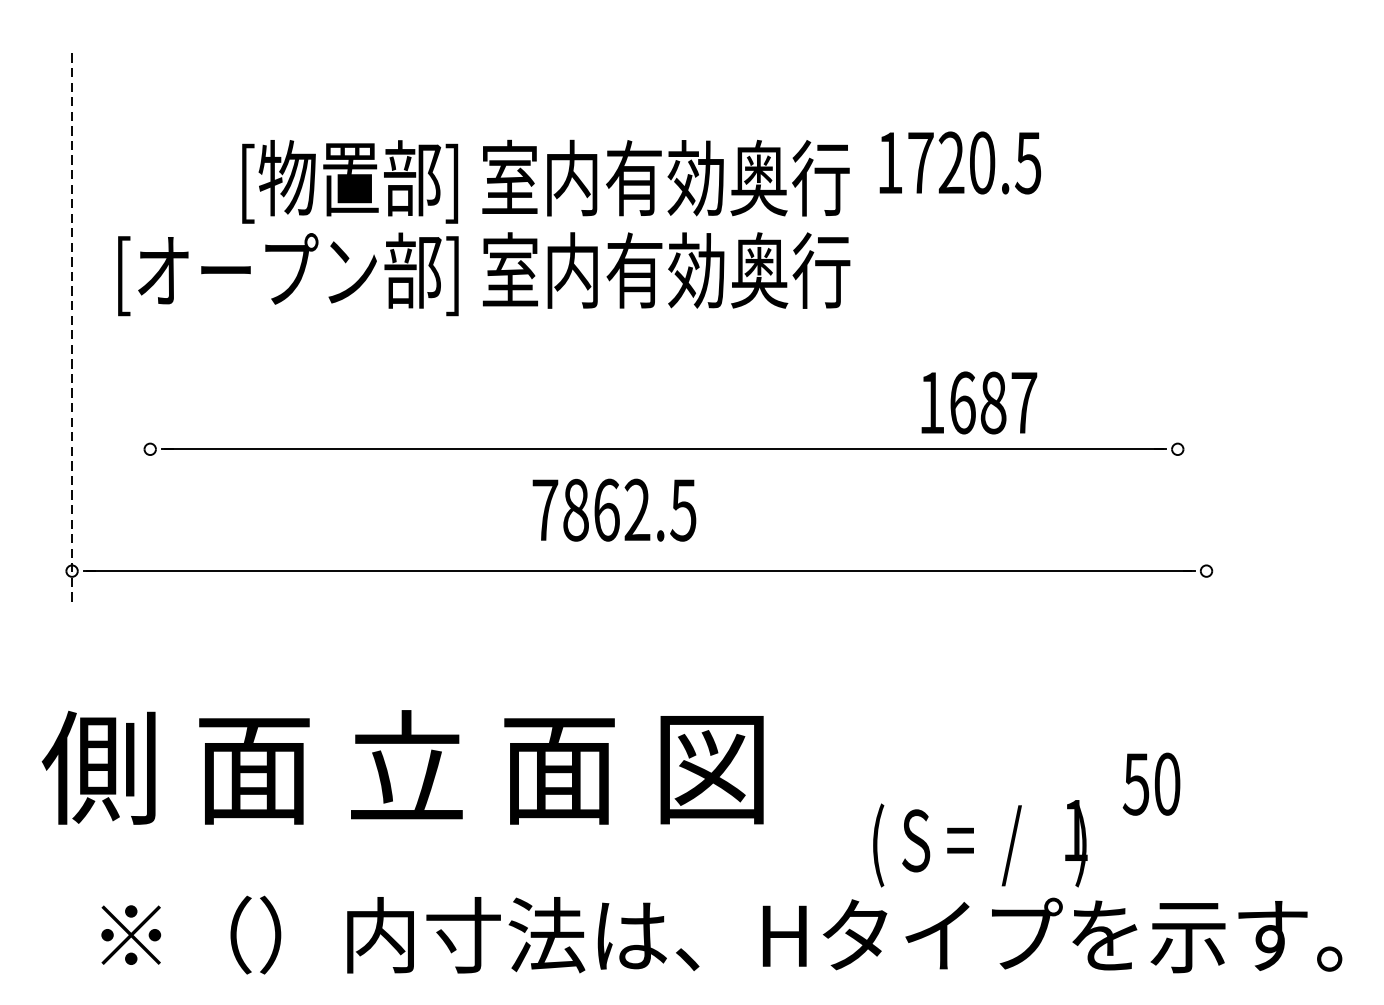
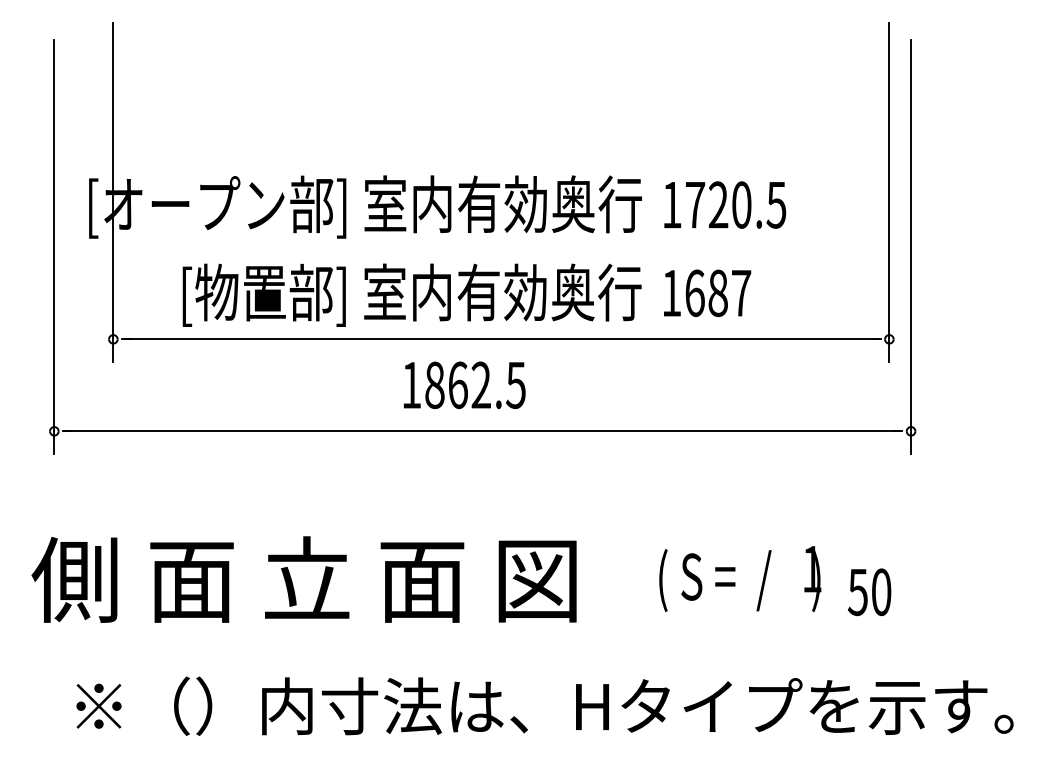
text: (960, 162) -> (725, 204), moved
text: (545, 180) -> (411, 294), moved
line: (150, 254) -> (113, 192), added
line: (1177, 254) -> (889, 192), added
line: (72, 327) -> (54, 247), dashed -> solid
line: (1207, 327) -> (911, 247), added
text: (979, 403) -> (707, 293), moved
text: (545, 510) -> (411, 385), 7862.5 -> 1862.5
text: (980, 844) -> (740, 579), moved

